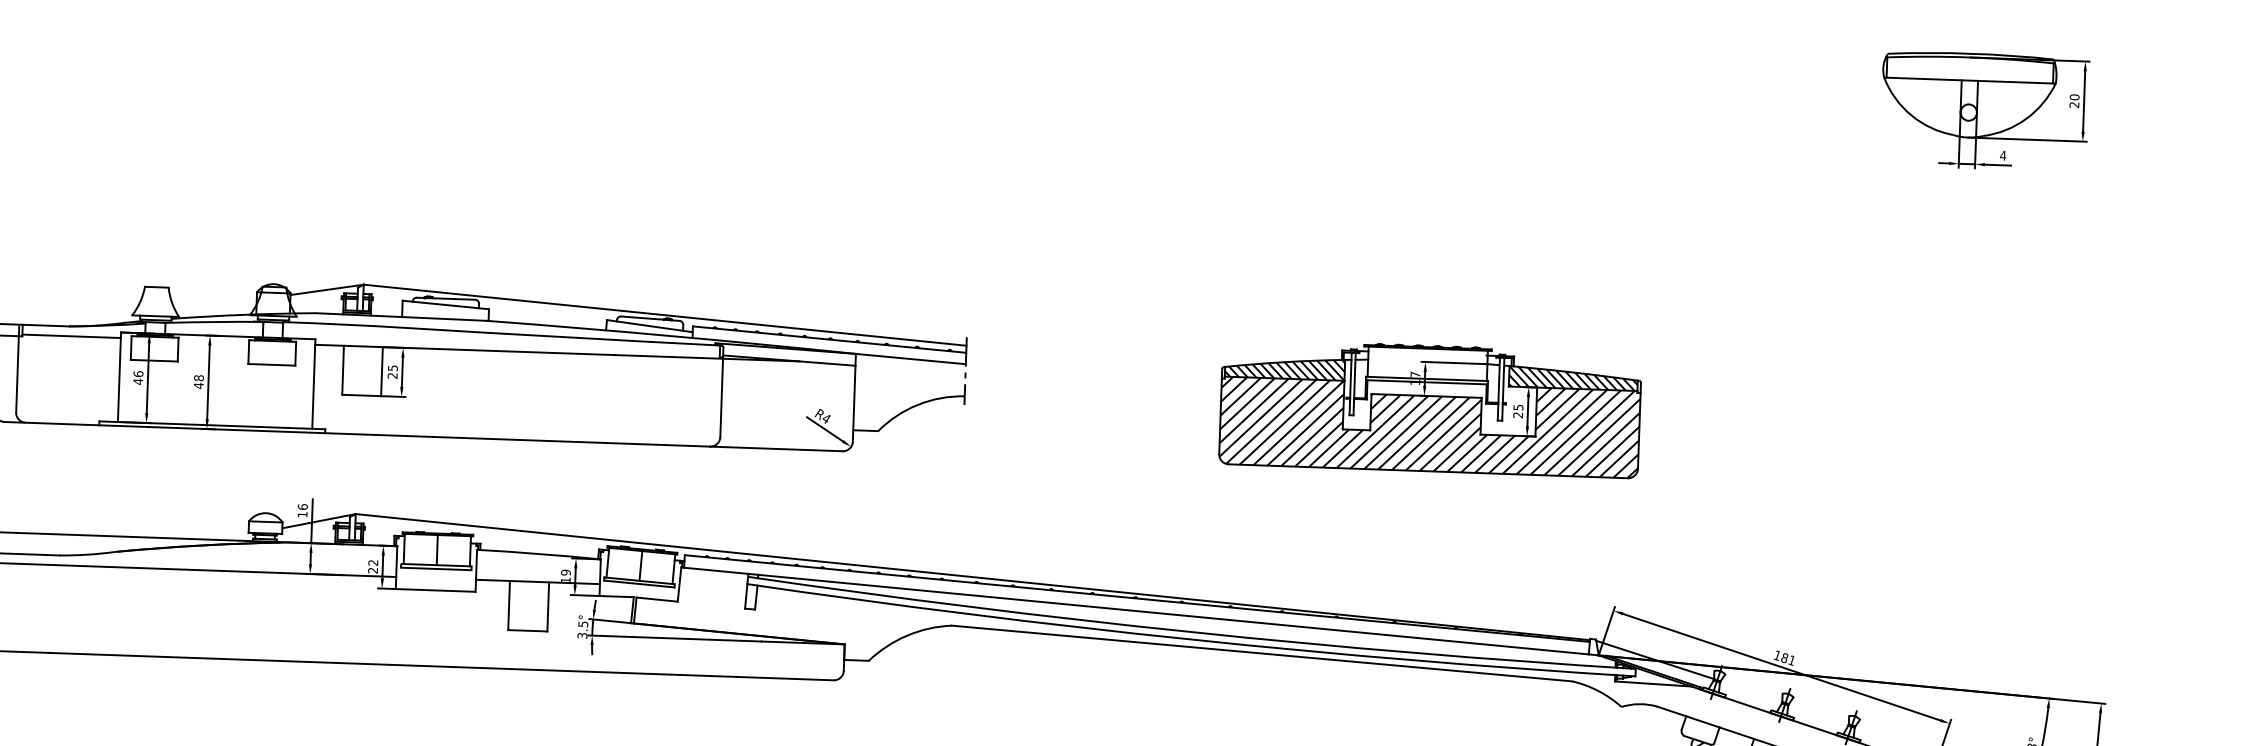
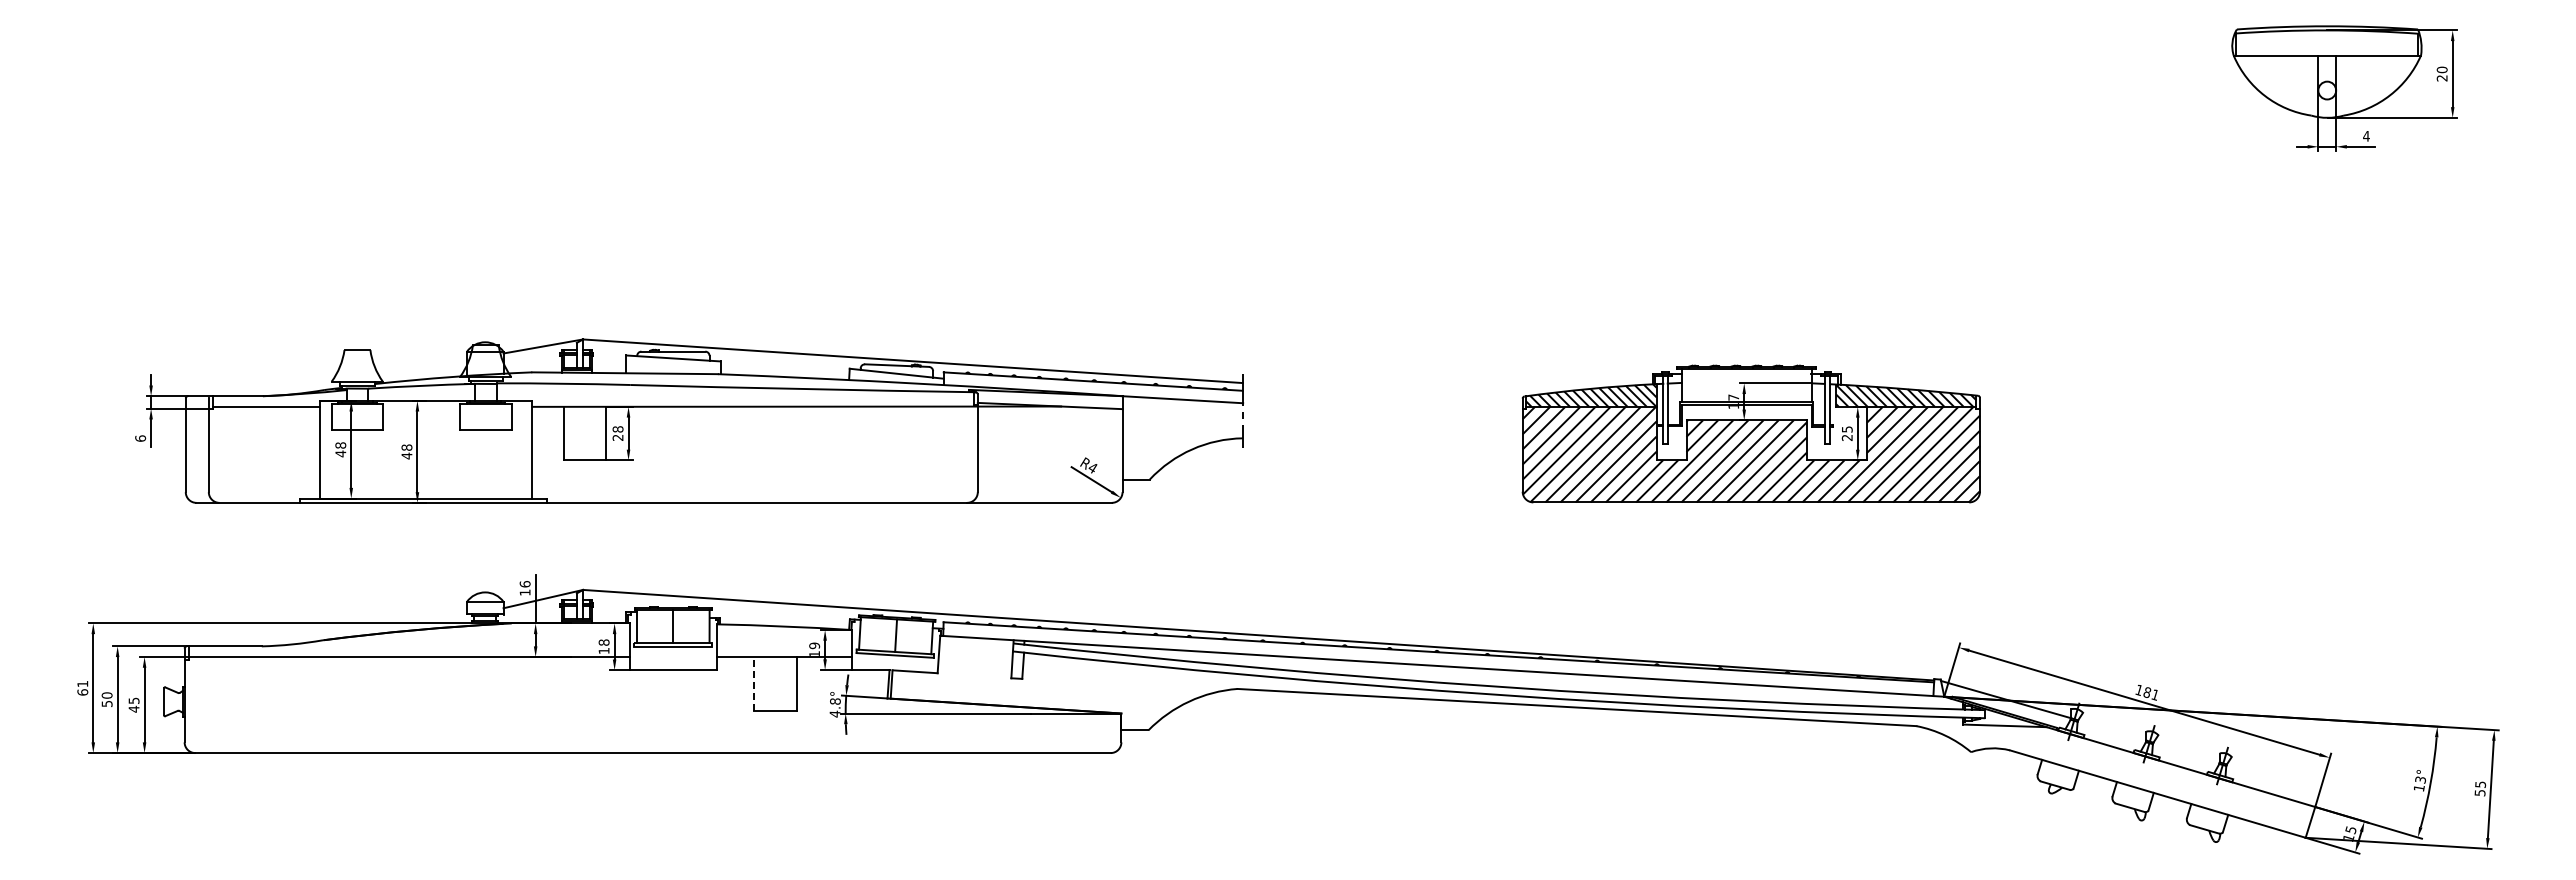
text: (392, 368) -> (617, 429), 25 -> 28
text: (138, 374) -> (340, 445), 46 -> 48
text: (372, 566) -> (603, 646), 22 -> 18
line: (508, 605) -> (753, 683), solid -> dashed
text: (582, 629) -> (834, 707), 3.5° -> 4.8°

